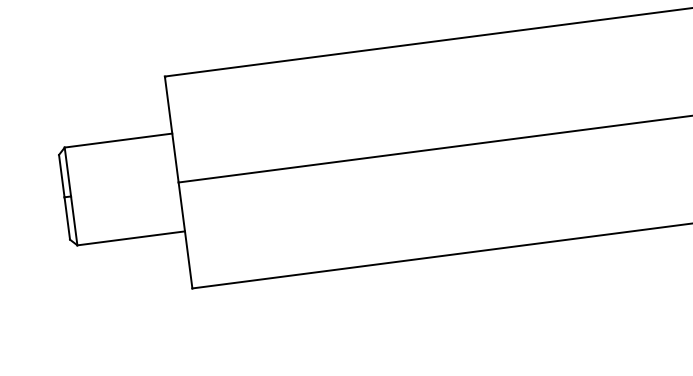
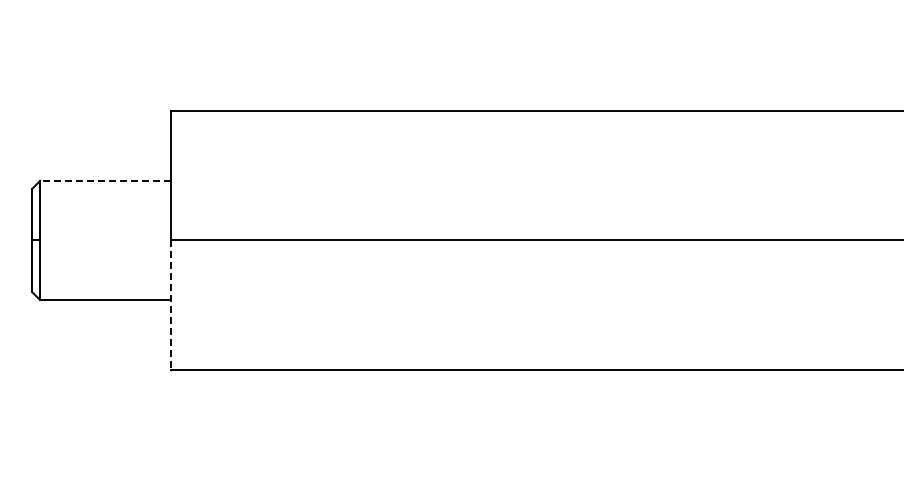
line: (118, 140) -> (105, 180), solid -> dashed
line: (185, 235) -> (171, 305), solid -> dashed

